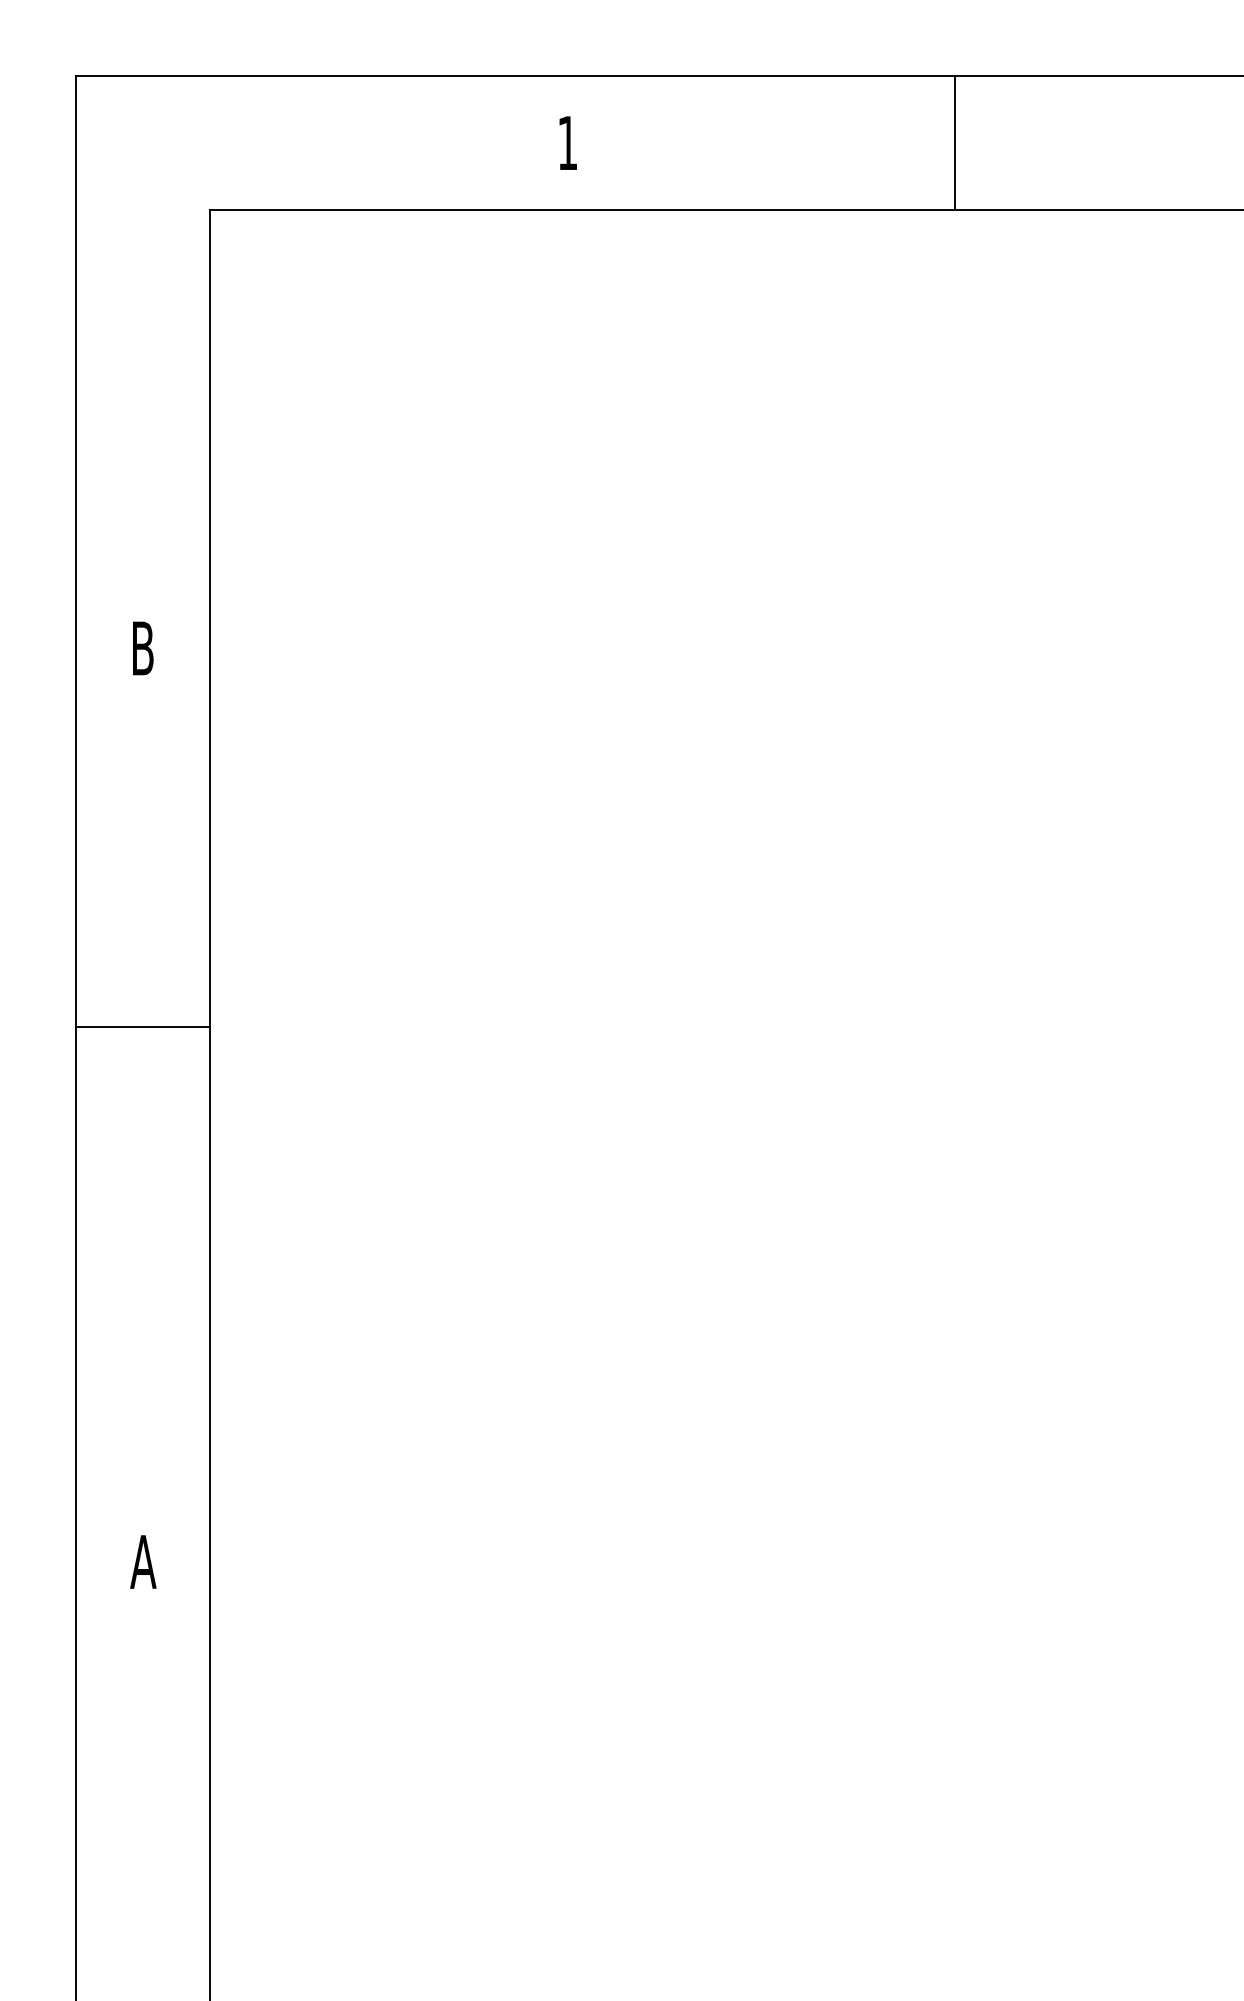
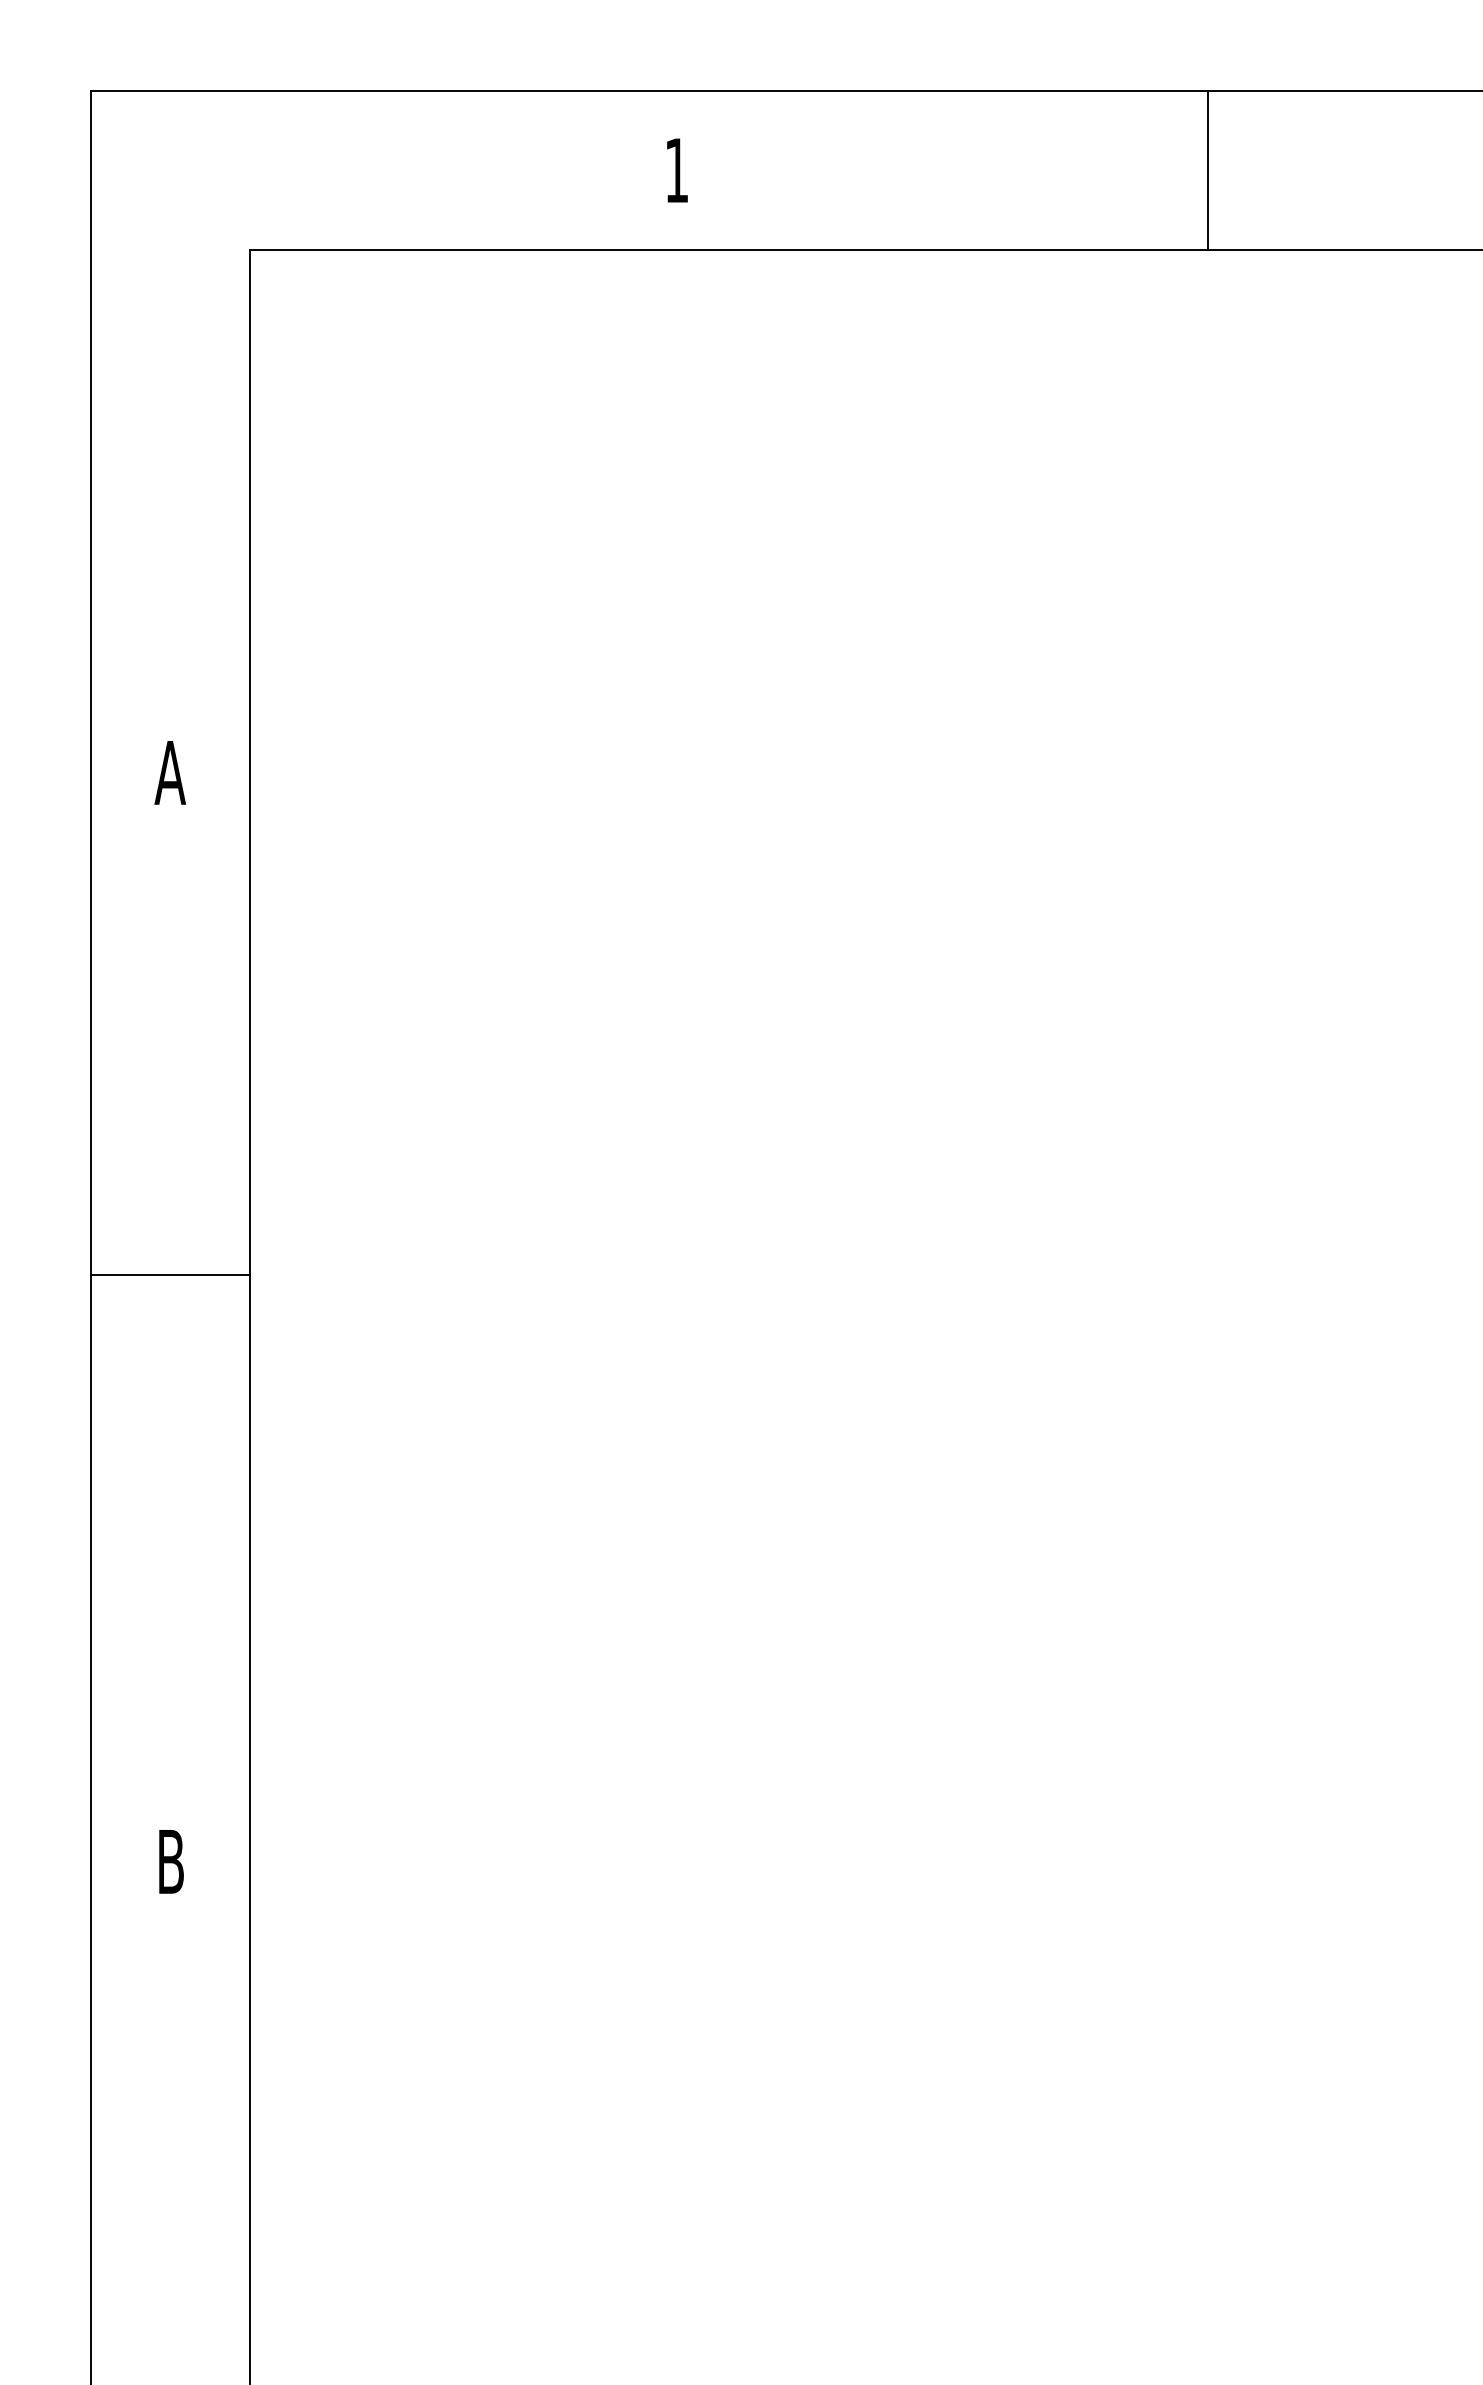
line: (955, 143) -> (1208, 170), moved
text: (142, 648) -> (169, 772), B -> A
line: (143, 1027) -> (171, 1275), moved
text: (143, 1561) -> (171, 1861), A -> B

